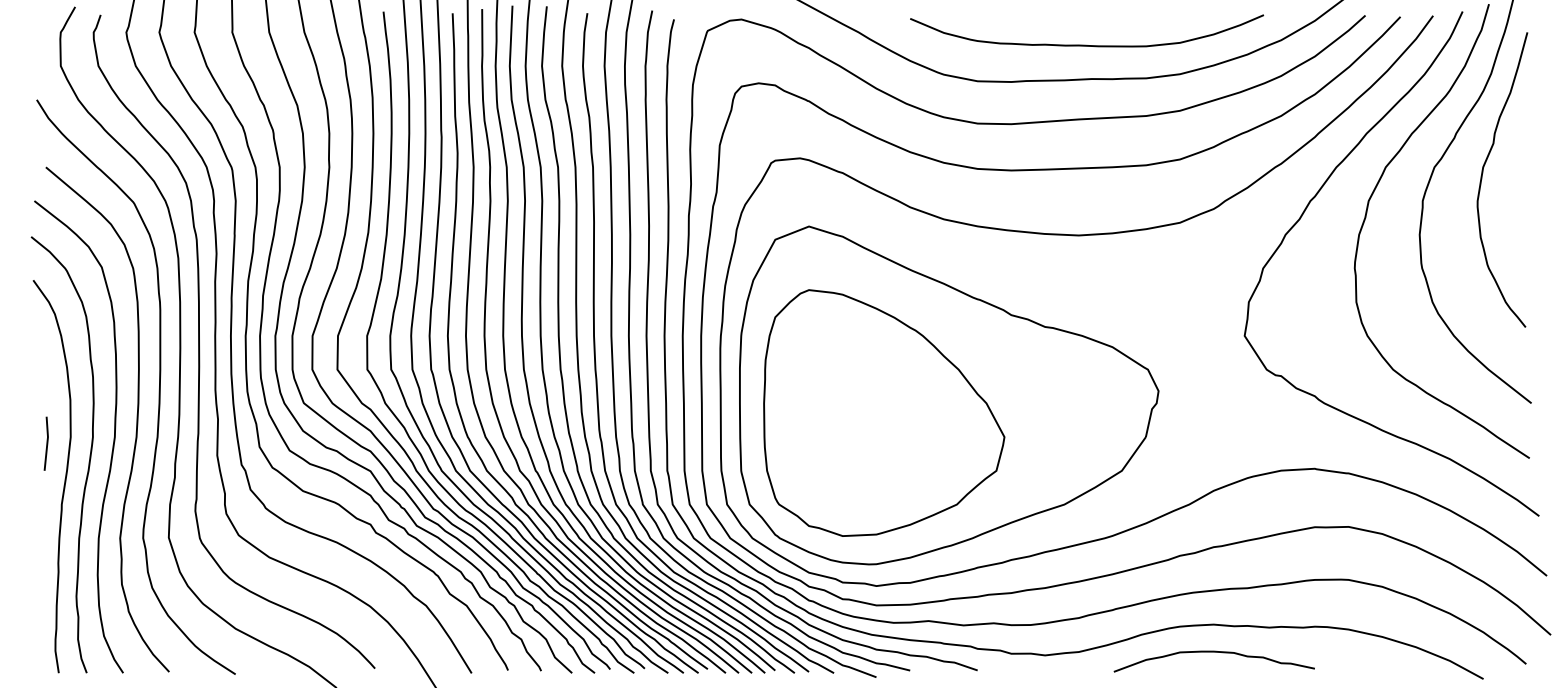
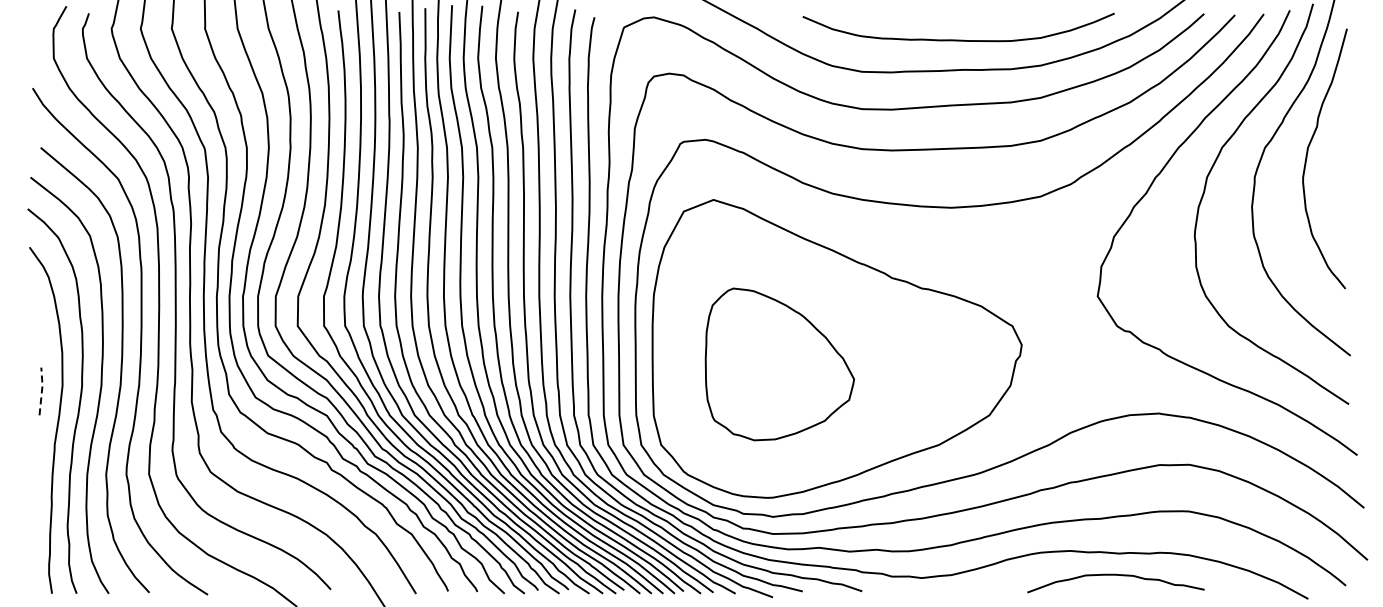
part: (883, 413) -> (779, 364), size x0.7
line: (47, 442) -> (42, 390), solid -> dashed
curve: (1213, 652) -> (1115, 575), moved

